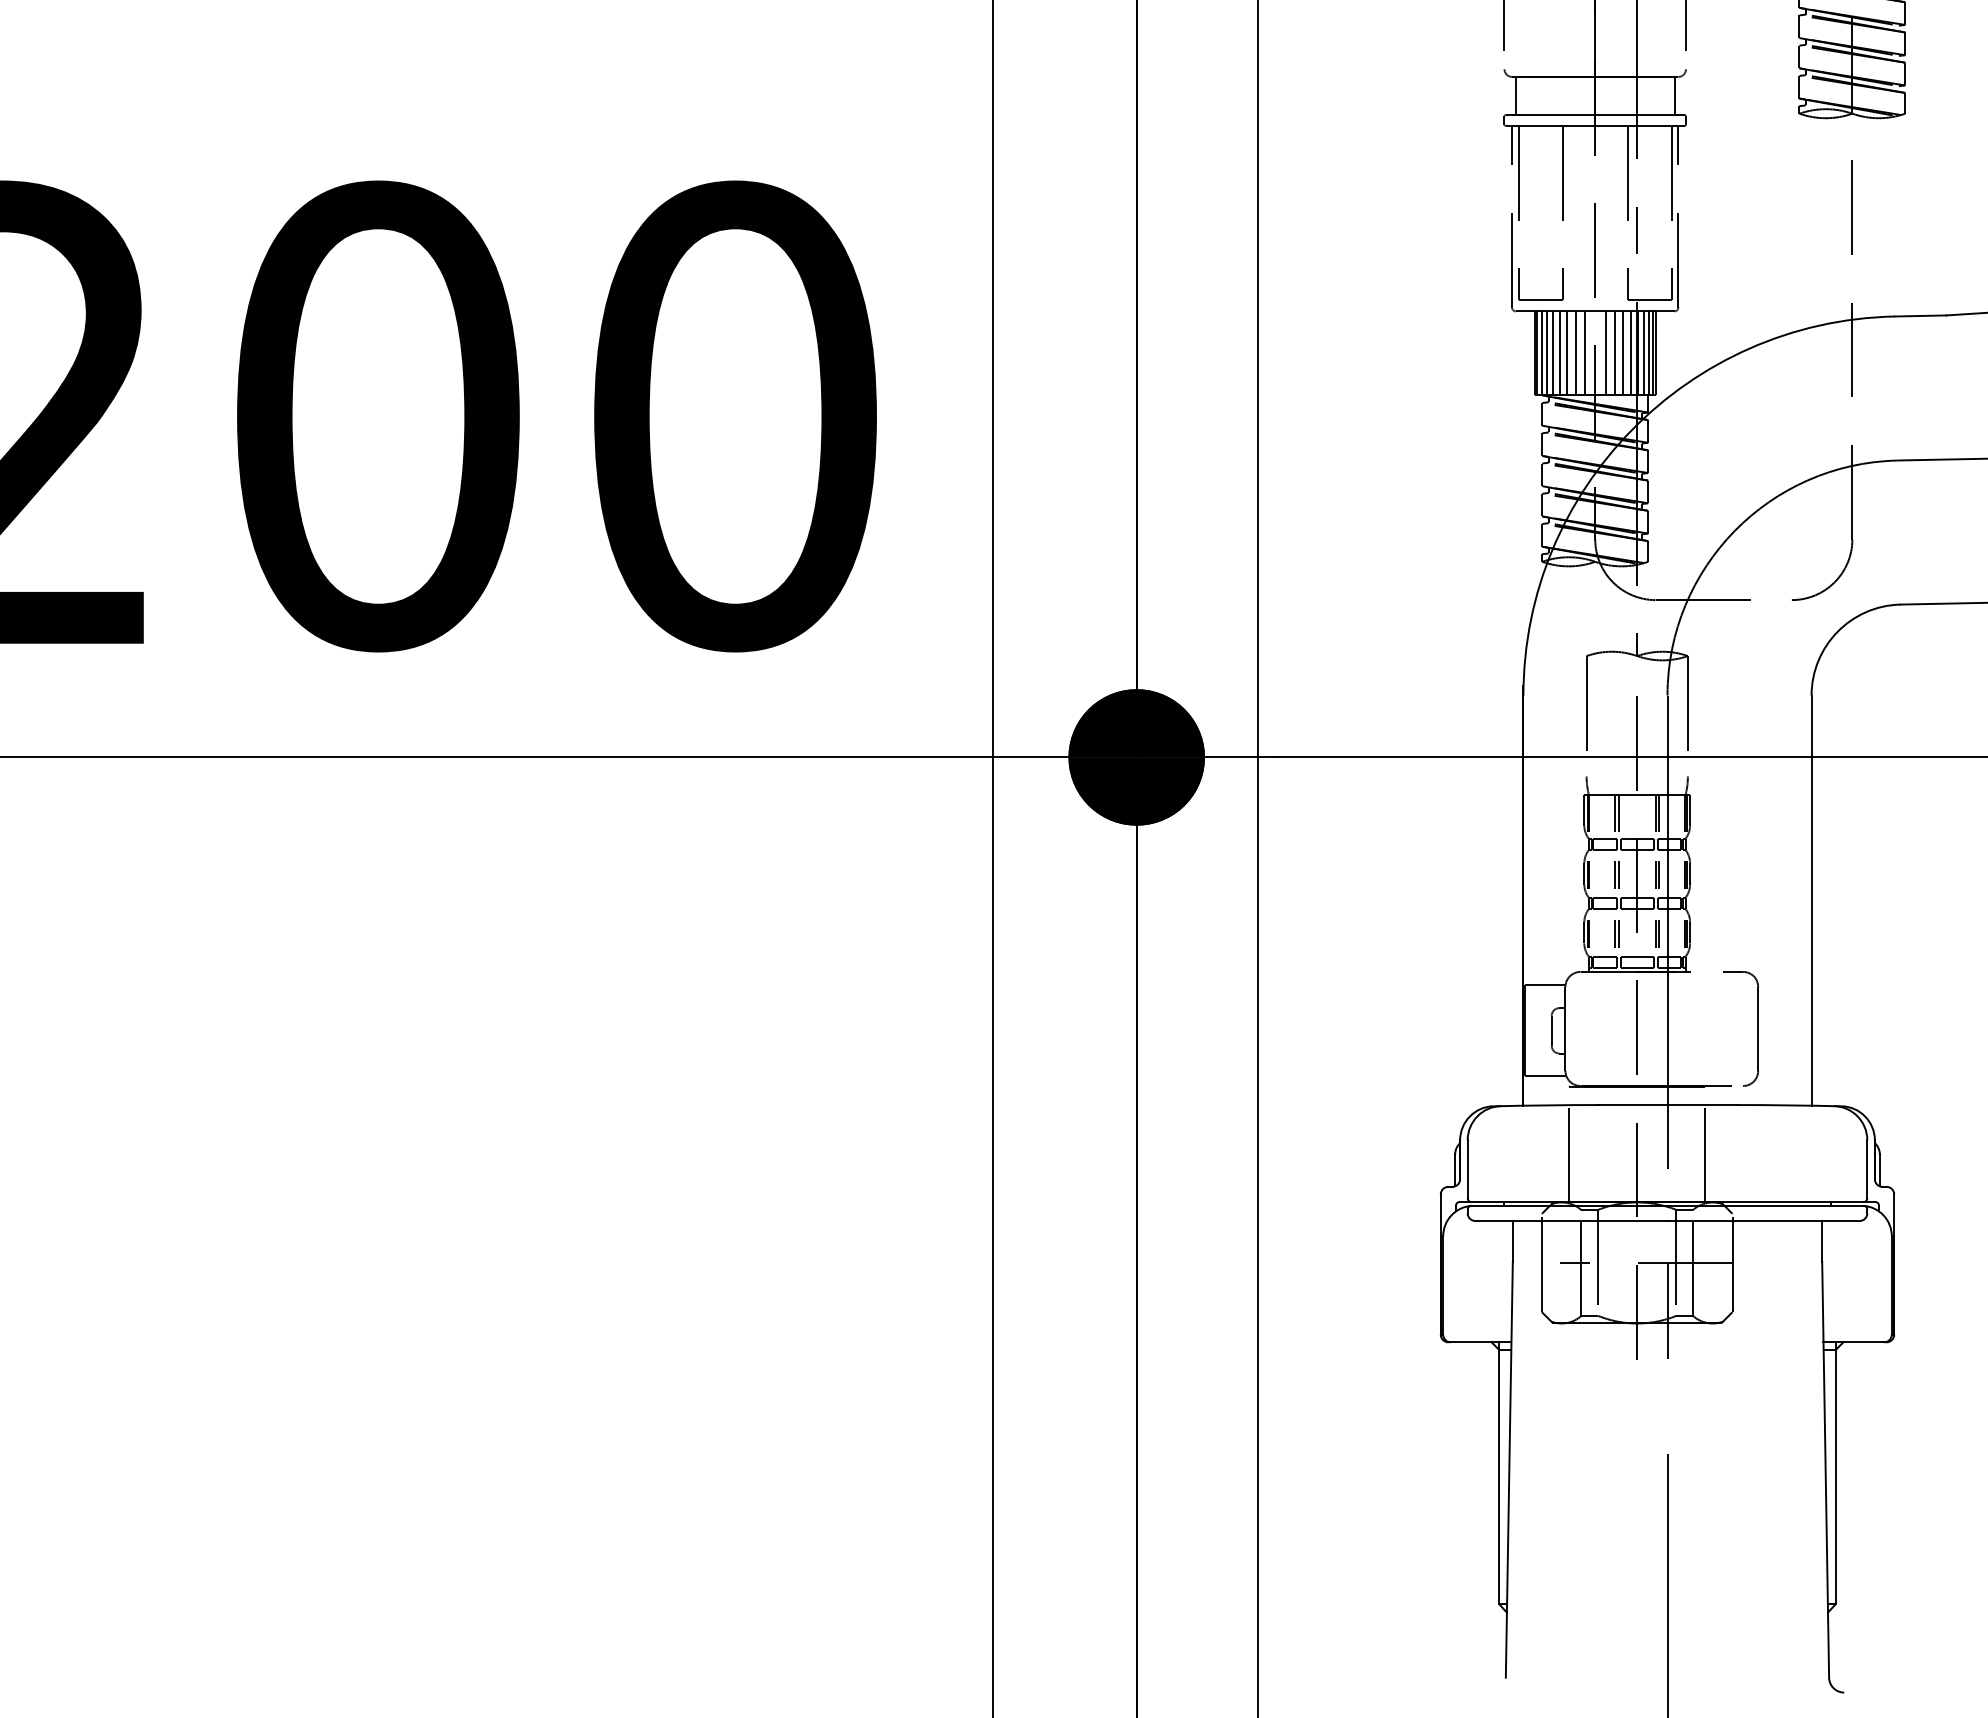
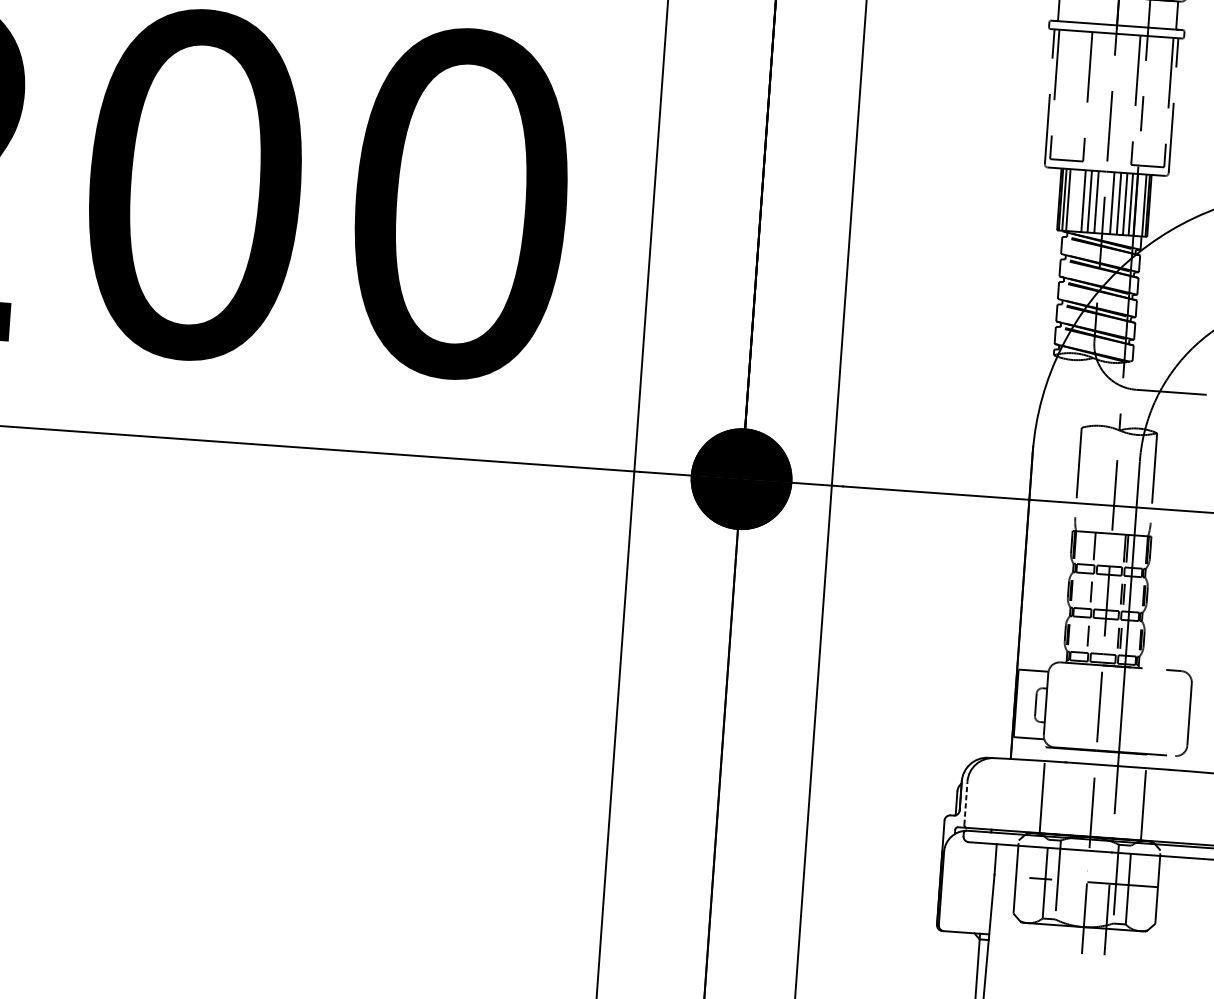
line: (1552, 352) -> (1072, 200), removed
line: (1559, 352) -> (1077, 200), removed
line: (1643, 352) -> (1140, 204), removed
line: (1618, 813) -> (1097, 546), removed
line: (1618, 874) -> (1093, 591), removed
line: (1618, 933) -> (1090, 635), removed
line: (1467, 1168) -> (965, 802), solid -> dashed

